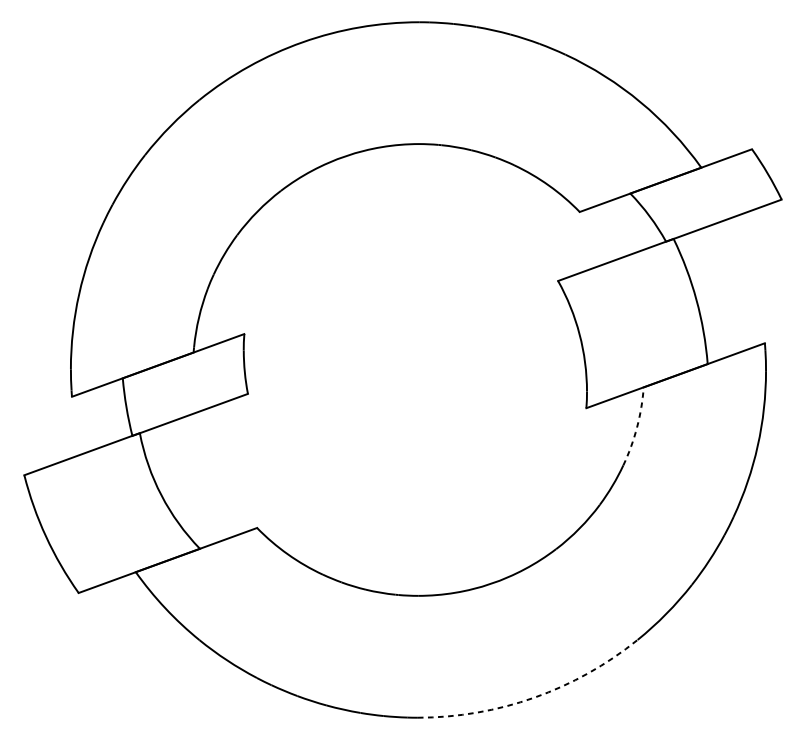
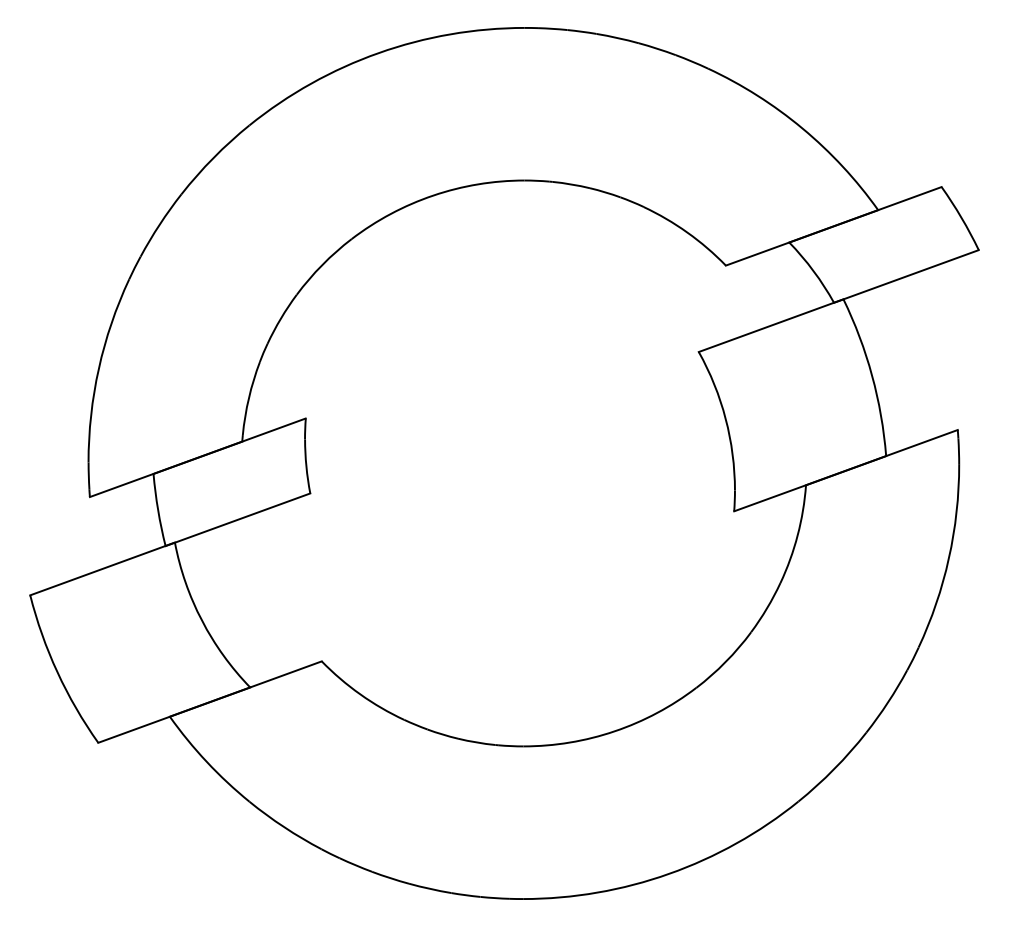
arc: (636, 427) -> (797, 535), dashed -> solid
arc: (534, 697) -> (669, 873), dashed -> solid

